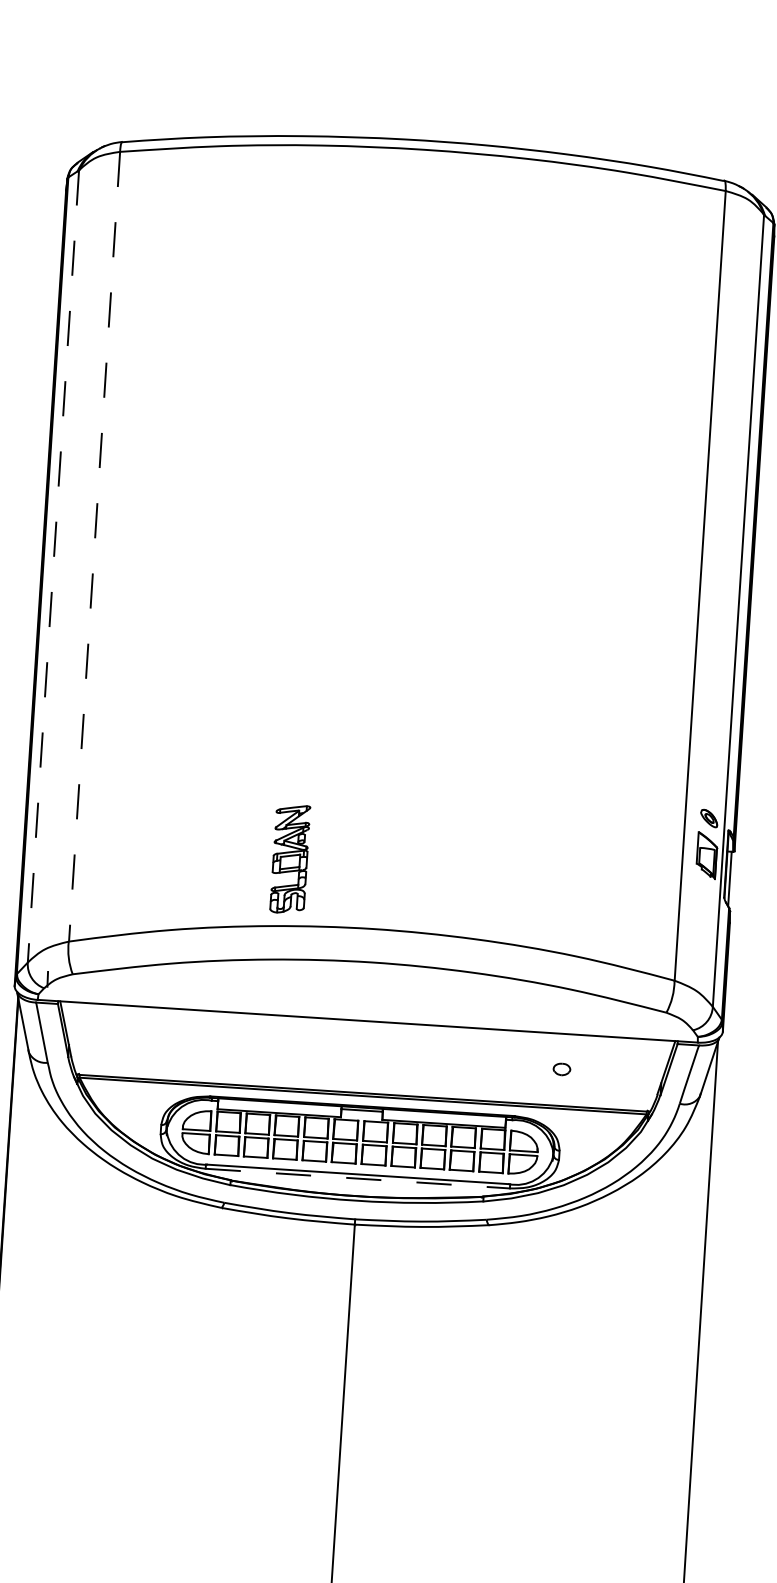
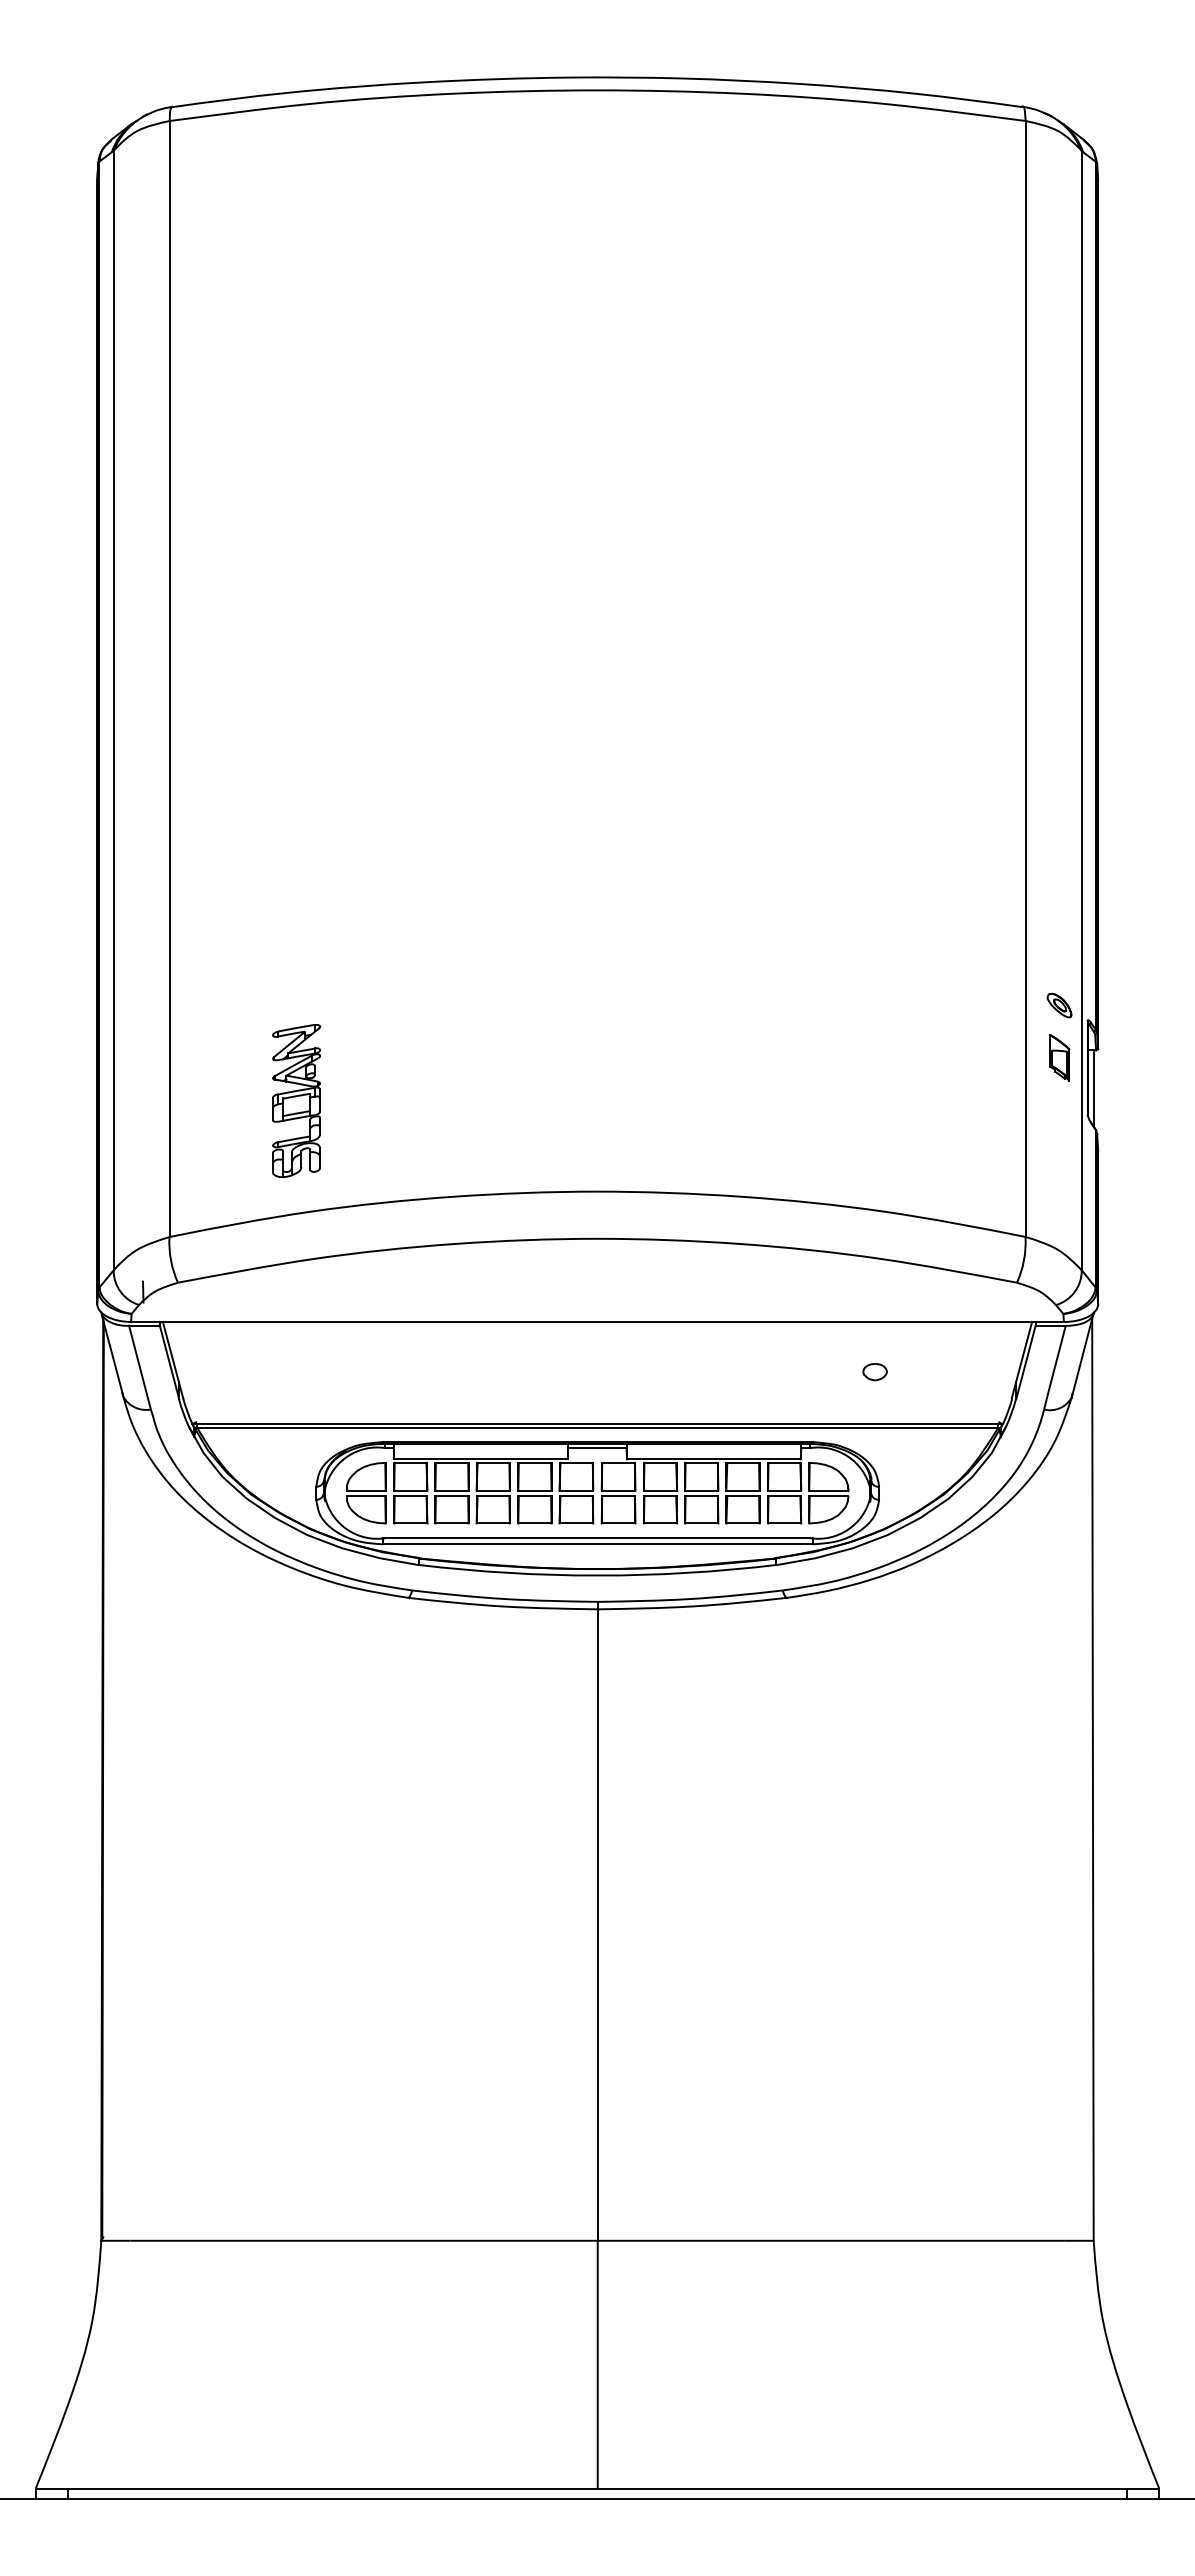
line: (94, 547) -> (169, 679), dashed -> solid
line: (53, 566) -> (113, 710), dashed -> solid
part: (706, 855) -> (1059, 1057), size x0.71
part: (290, 859) -> (296, 1101), moved
line: (357, 1178) -> (597, 1544), dashed -> solid

